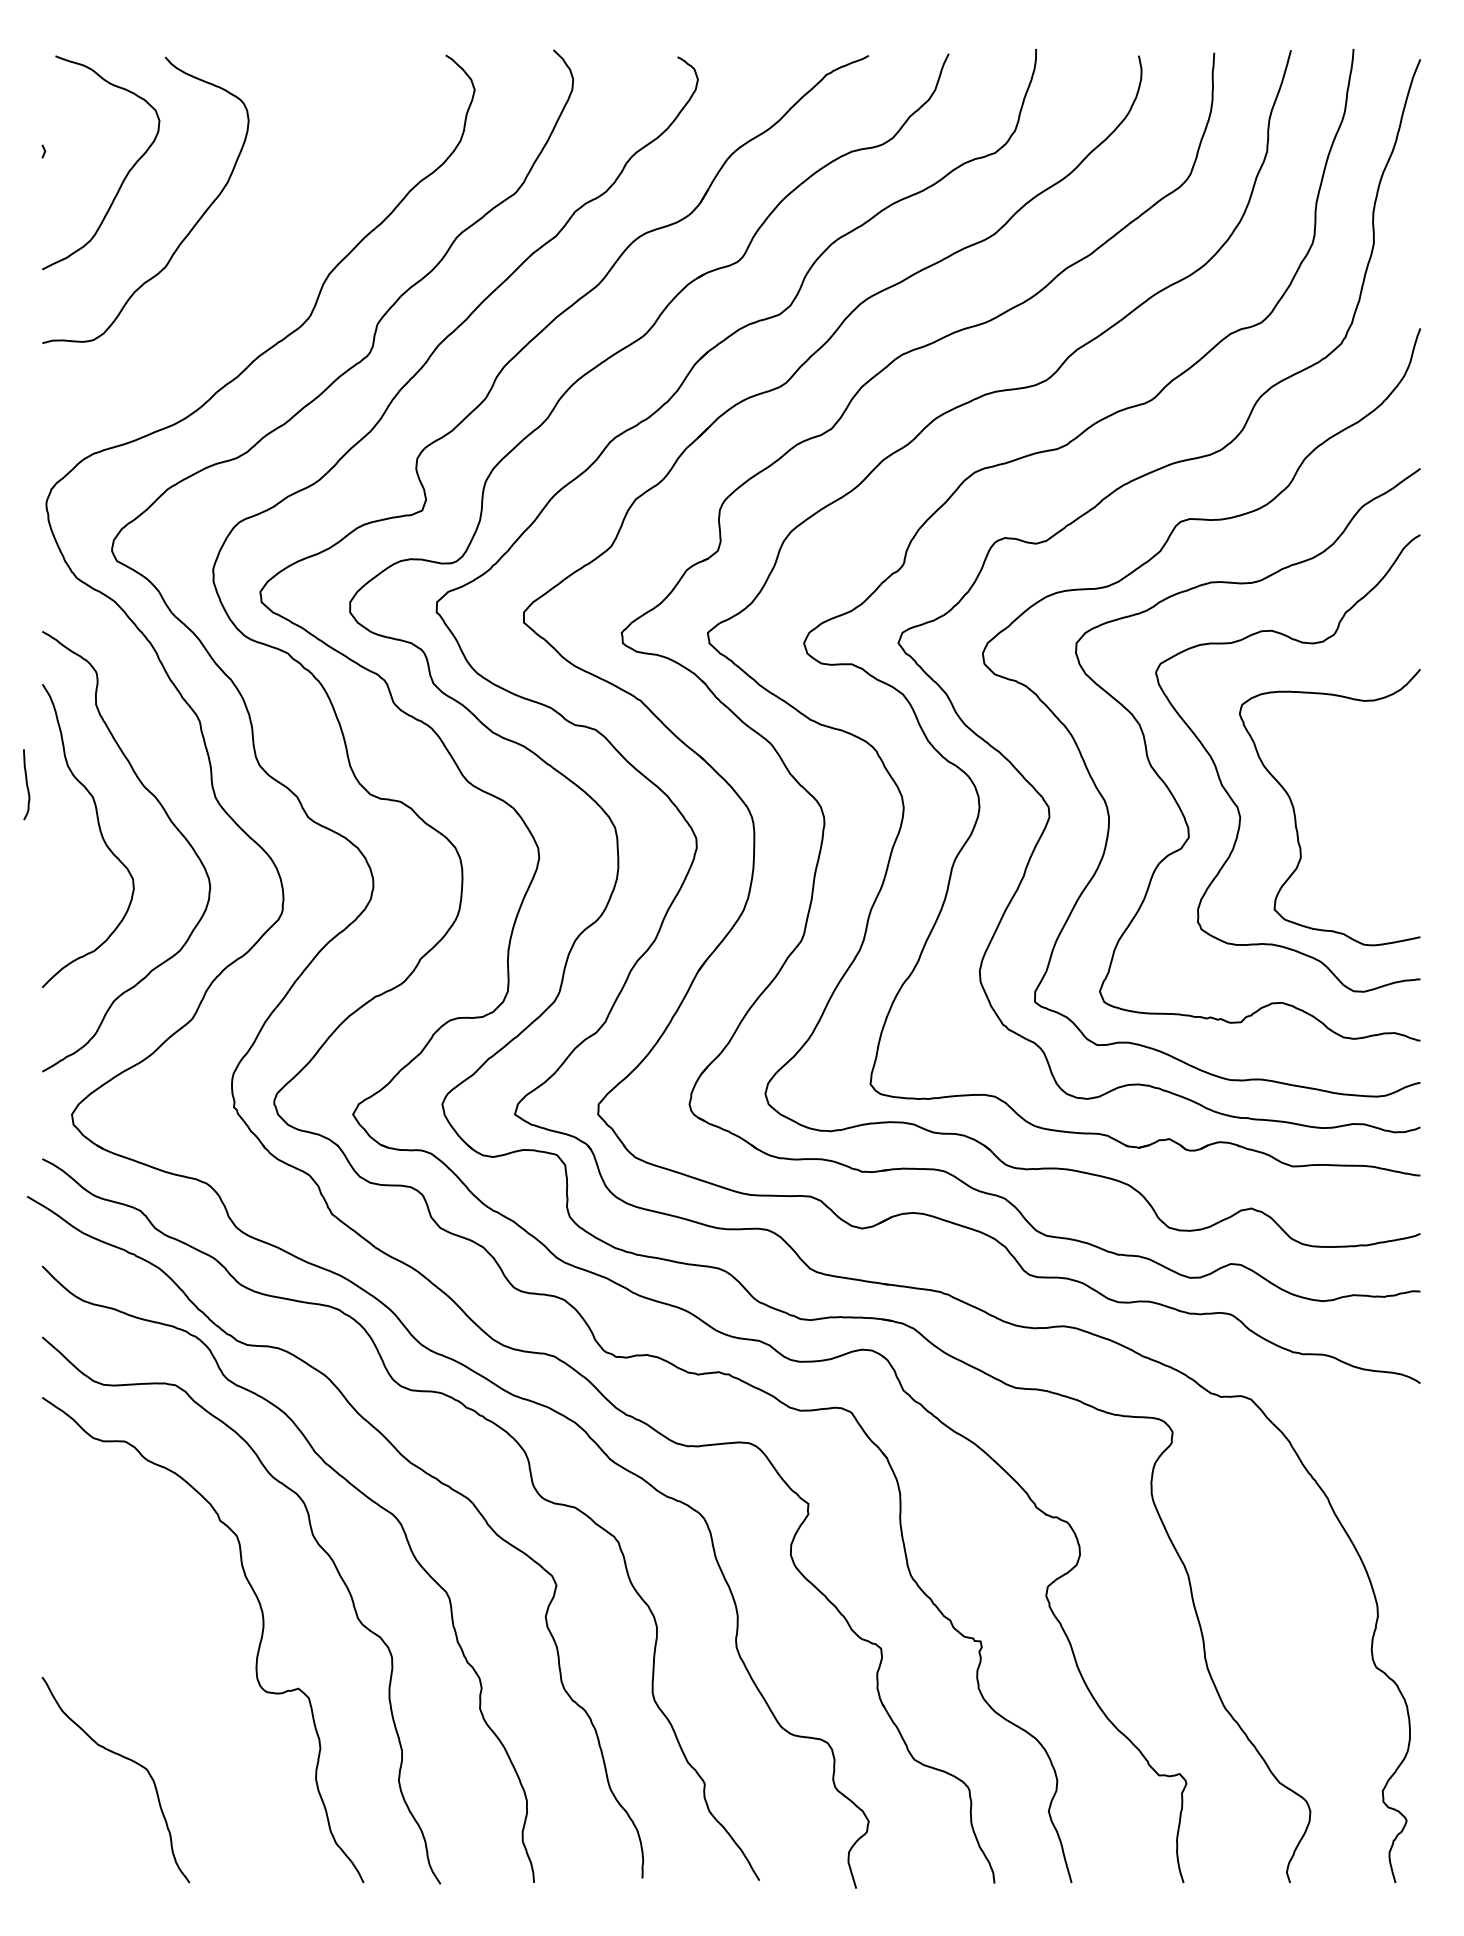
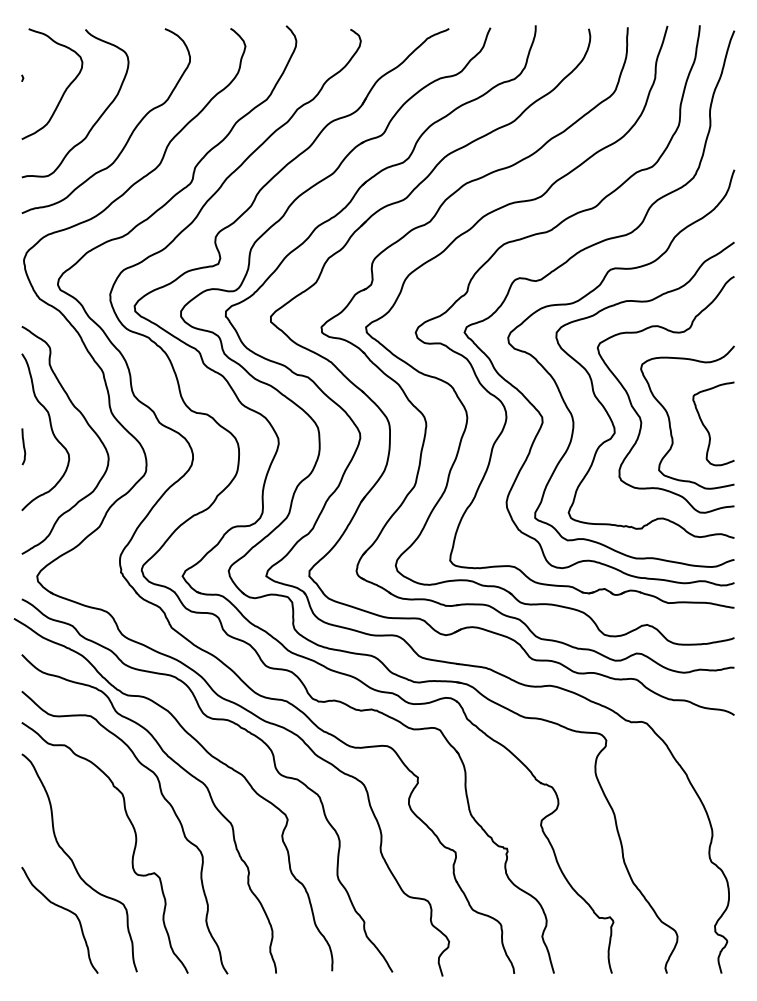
curve: (250, 262) -> (129, 135), added
curve: (26, 784) -> (23, 446), moved
curve: (1368, 828) -> (707, 428), added
curve: (145, 1673) -> (75, 865), added

